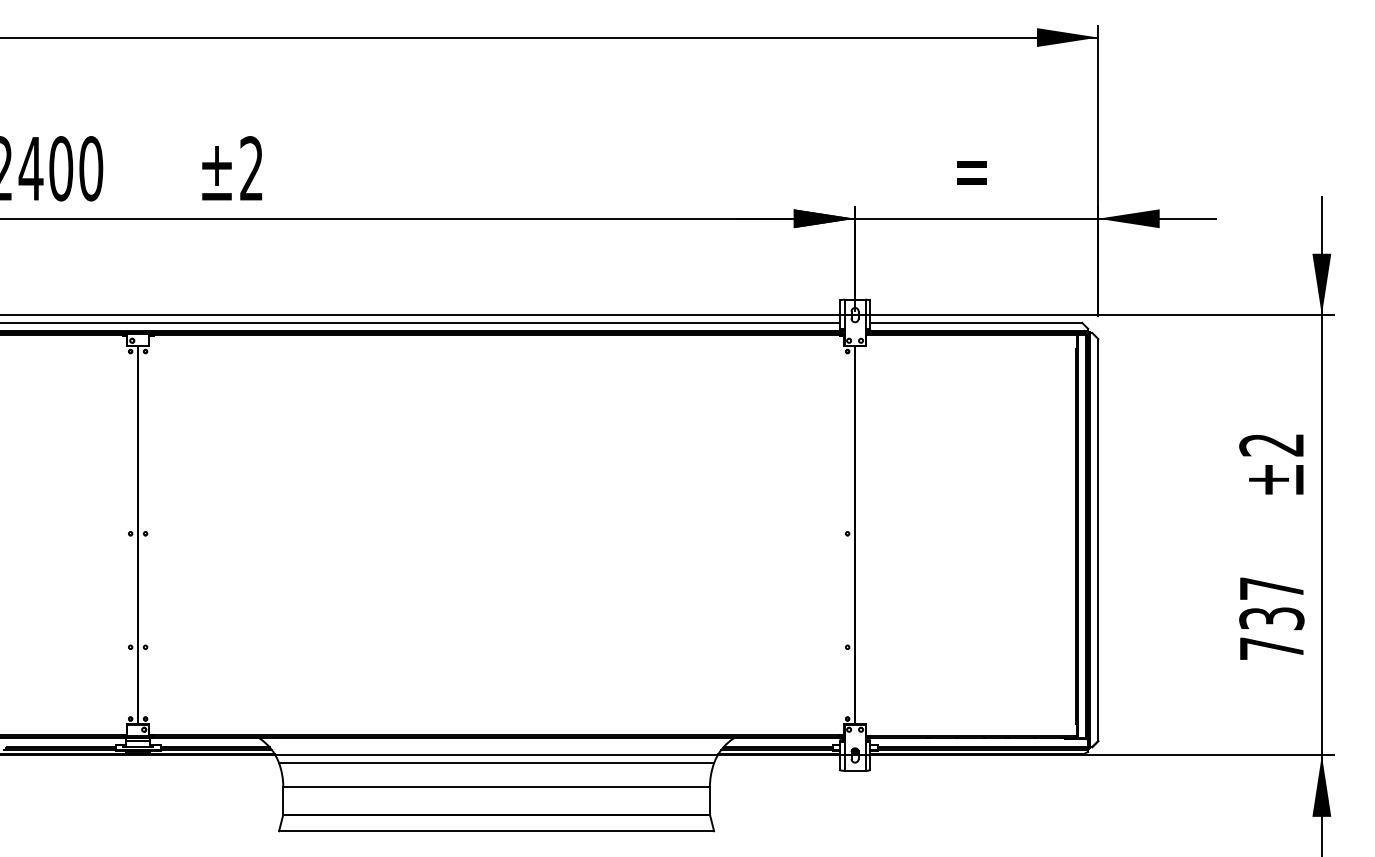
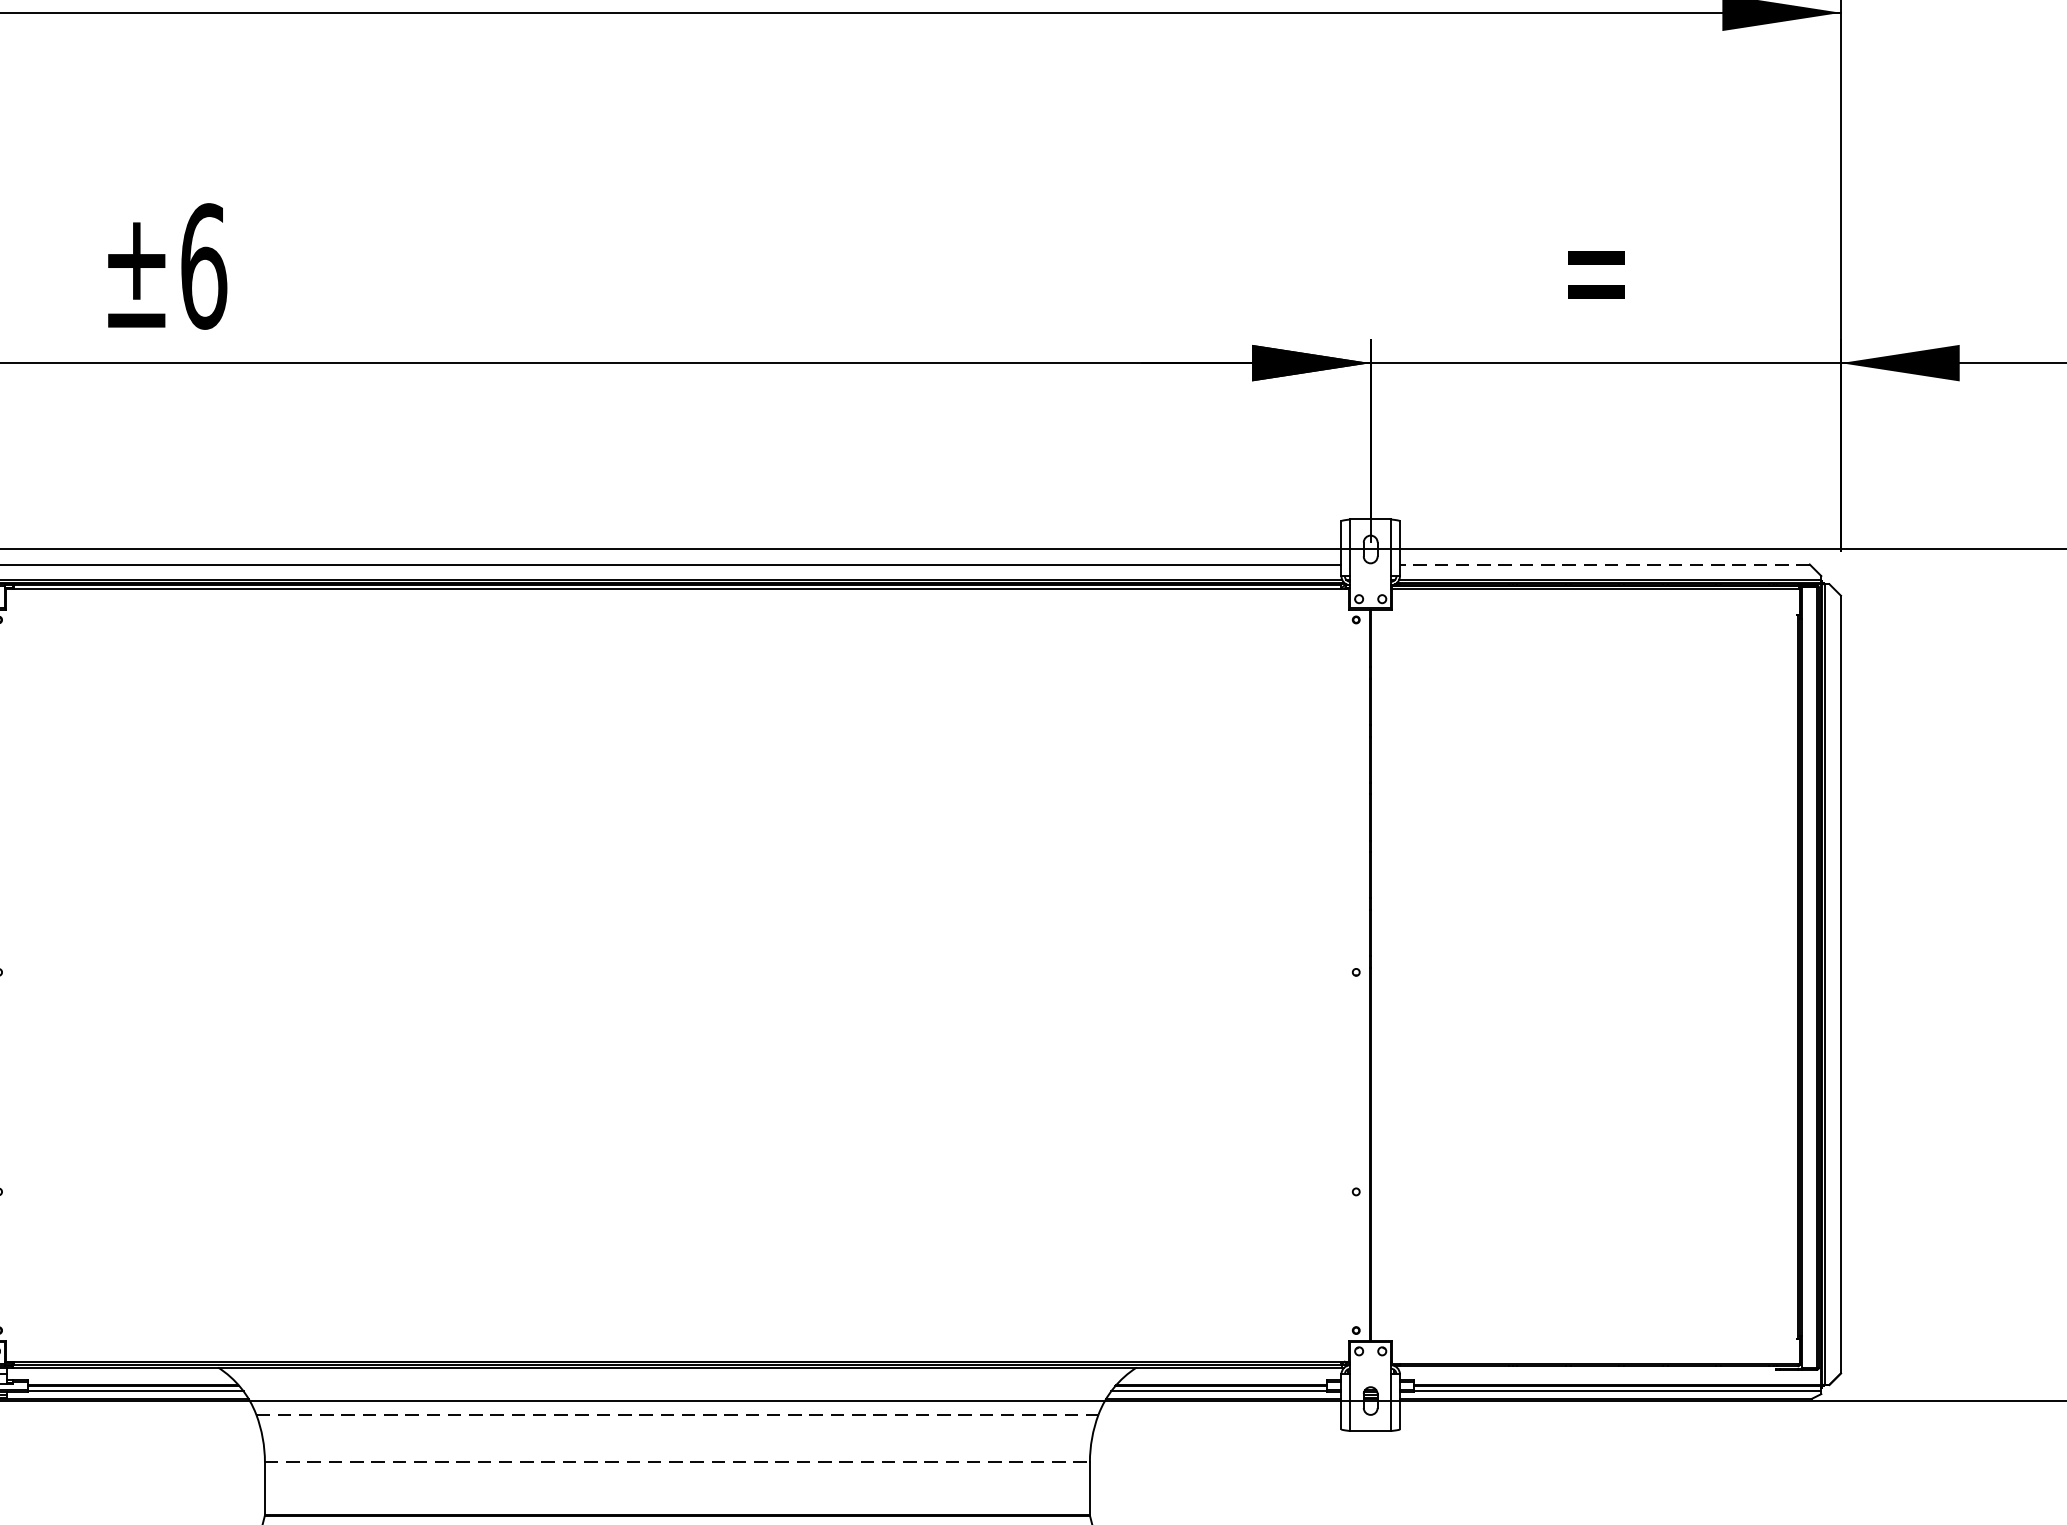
text: (251, 168) -> (203, 265), ±2 -> ±6
line: (976, 322) -> (1605, 563), solid -> dashed
line: (496, 762) -> (677, 1414), solid -> dashed
line: (497, 787) -> (679, 1462), solid -> dashed

